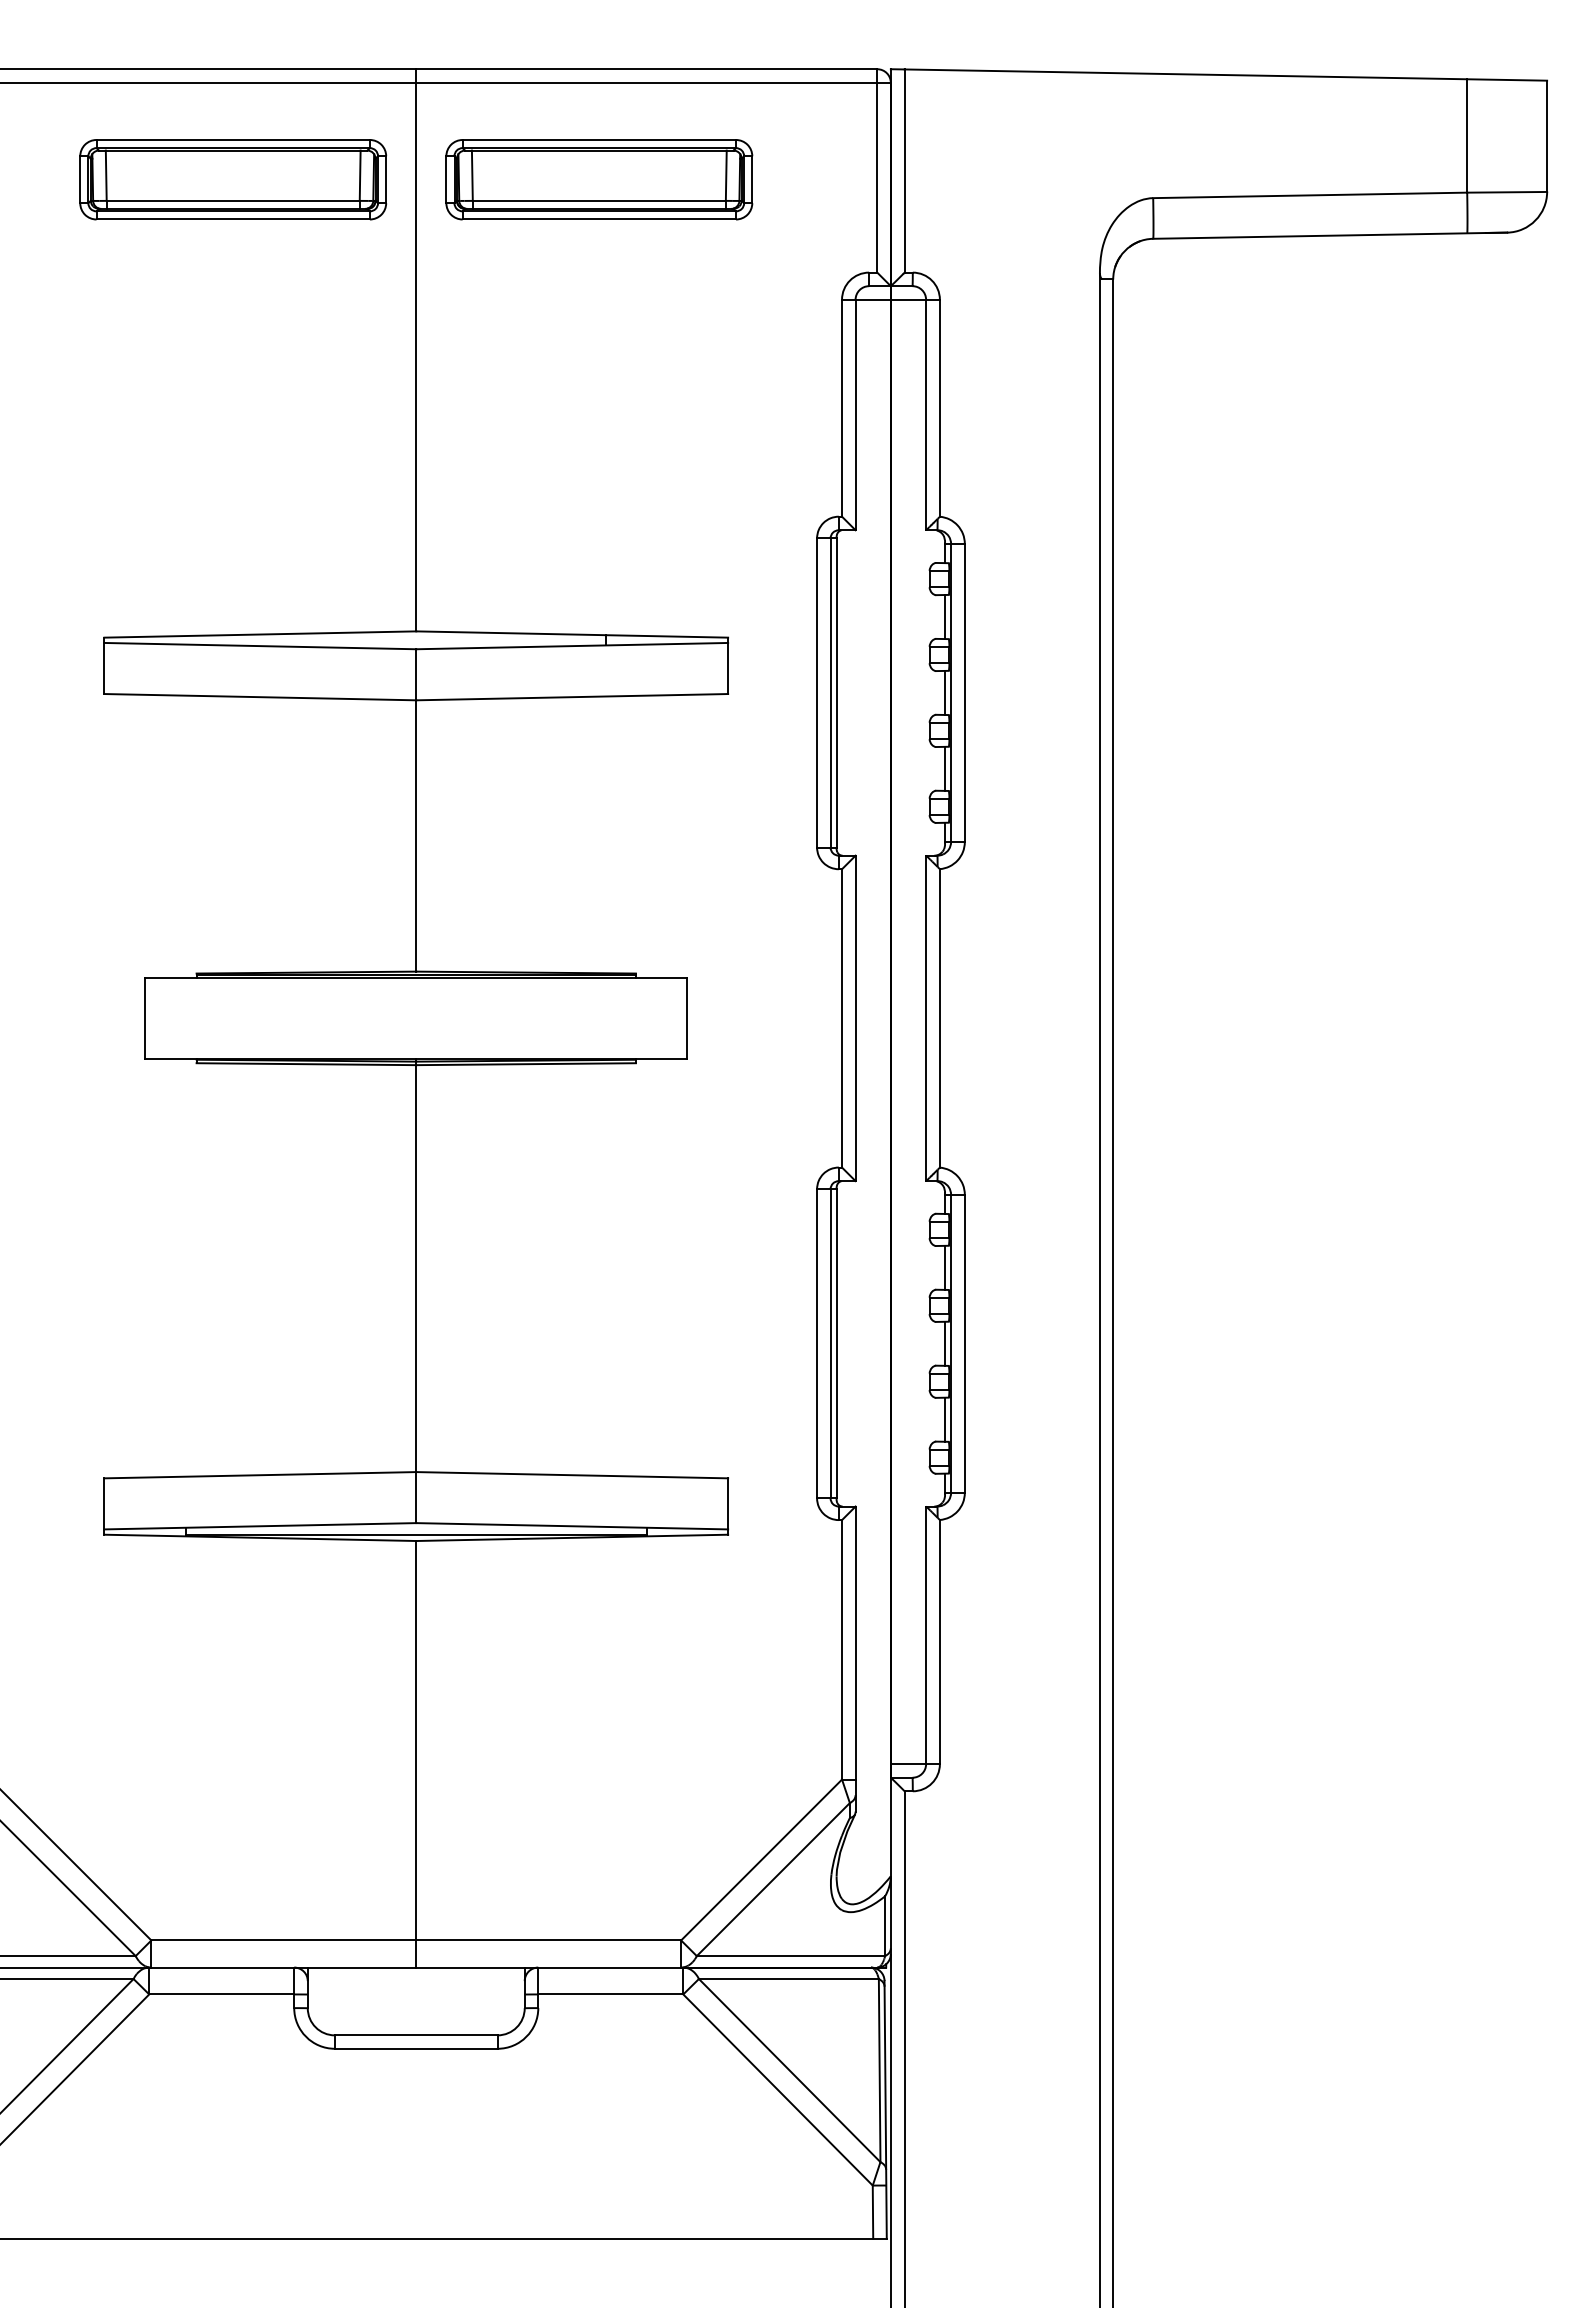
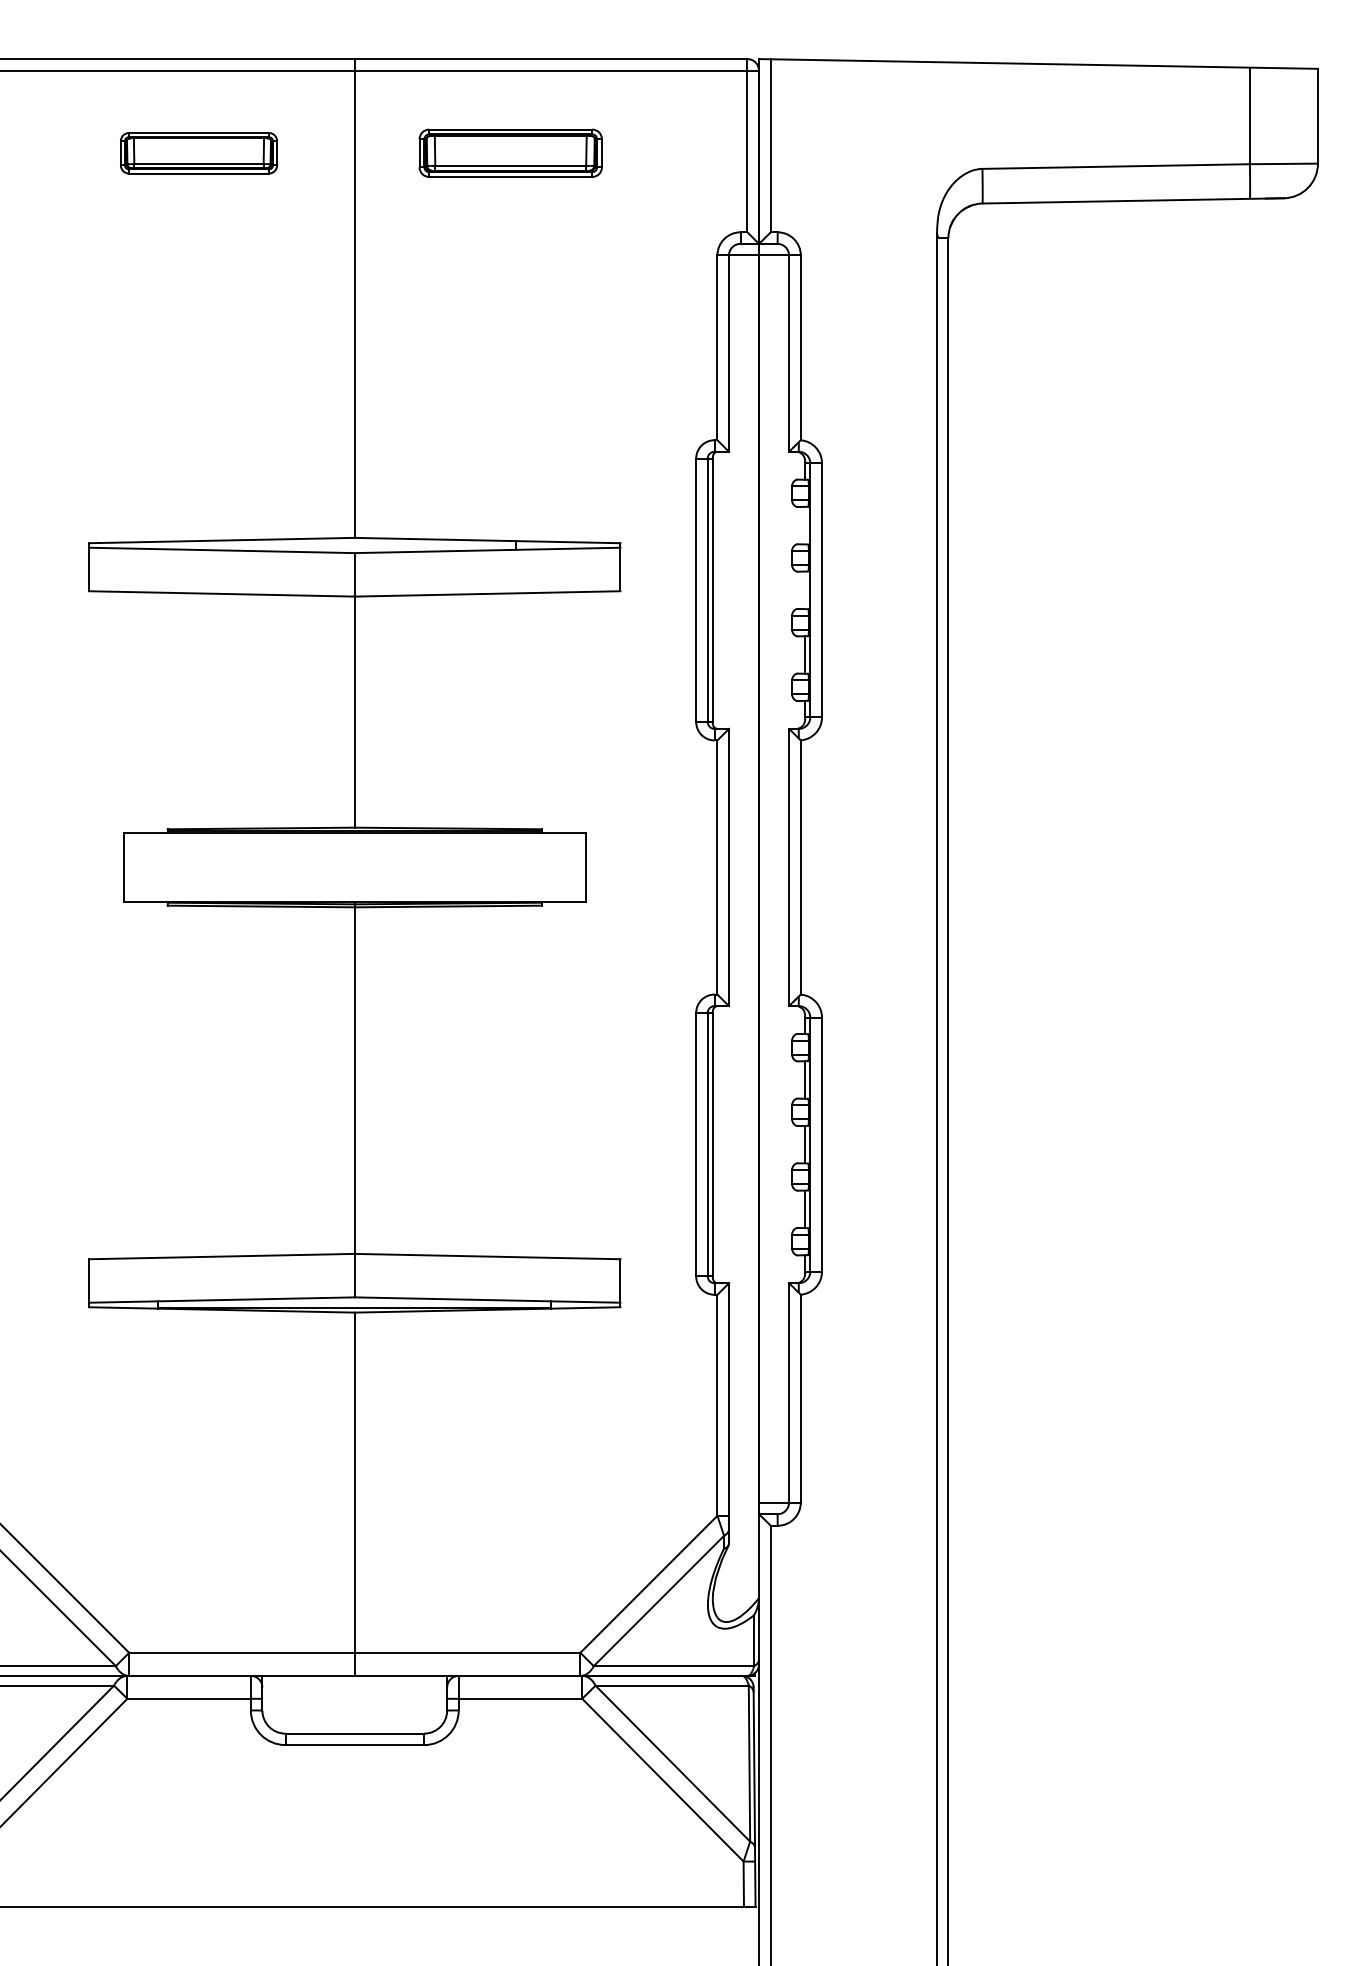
part: (233, 179) -> (199, 153), size x0.6
part: (599, 179) -> (510, 153), size x0.7
line: (945, 616) -> (805, 525), removed
line: (945, 692) -> (805, 589), removed

